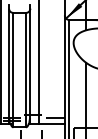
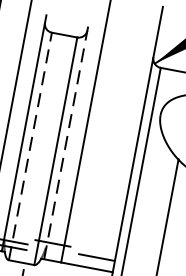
line: (30, 63) -> (67, 139), solid -> dashed
line: (13, 69) -> (31, 145), solid -> dashed

